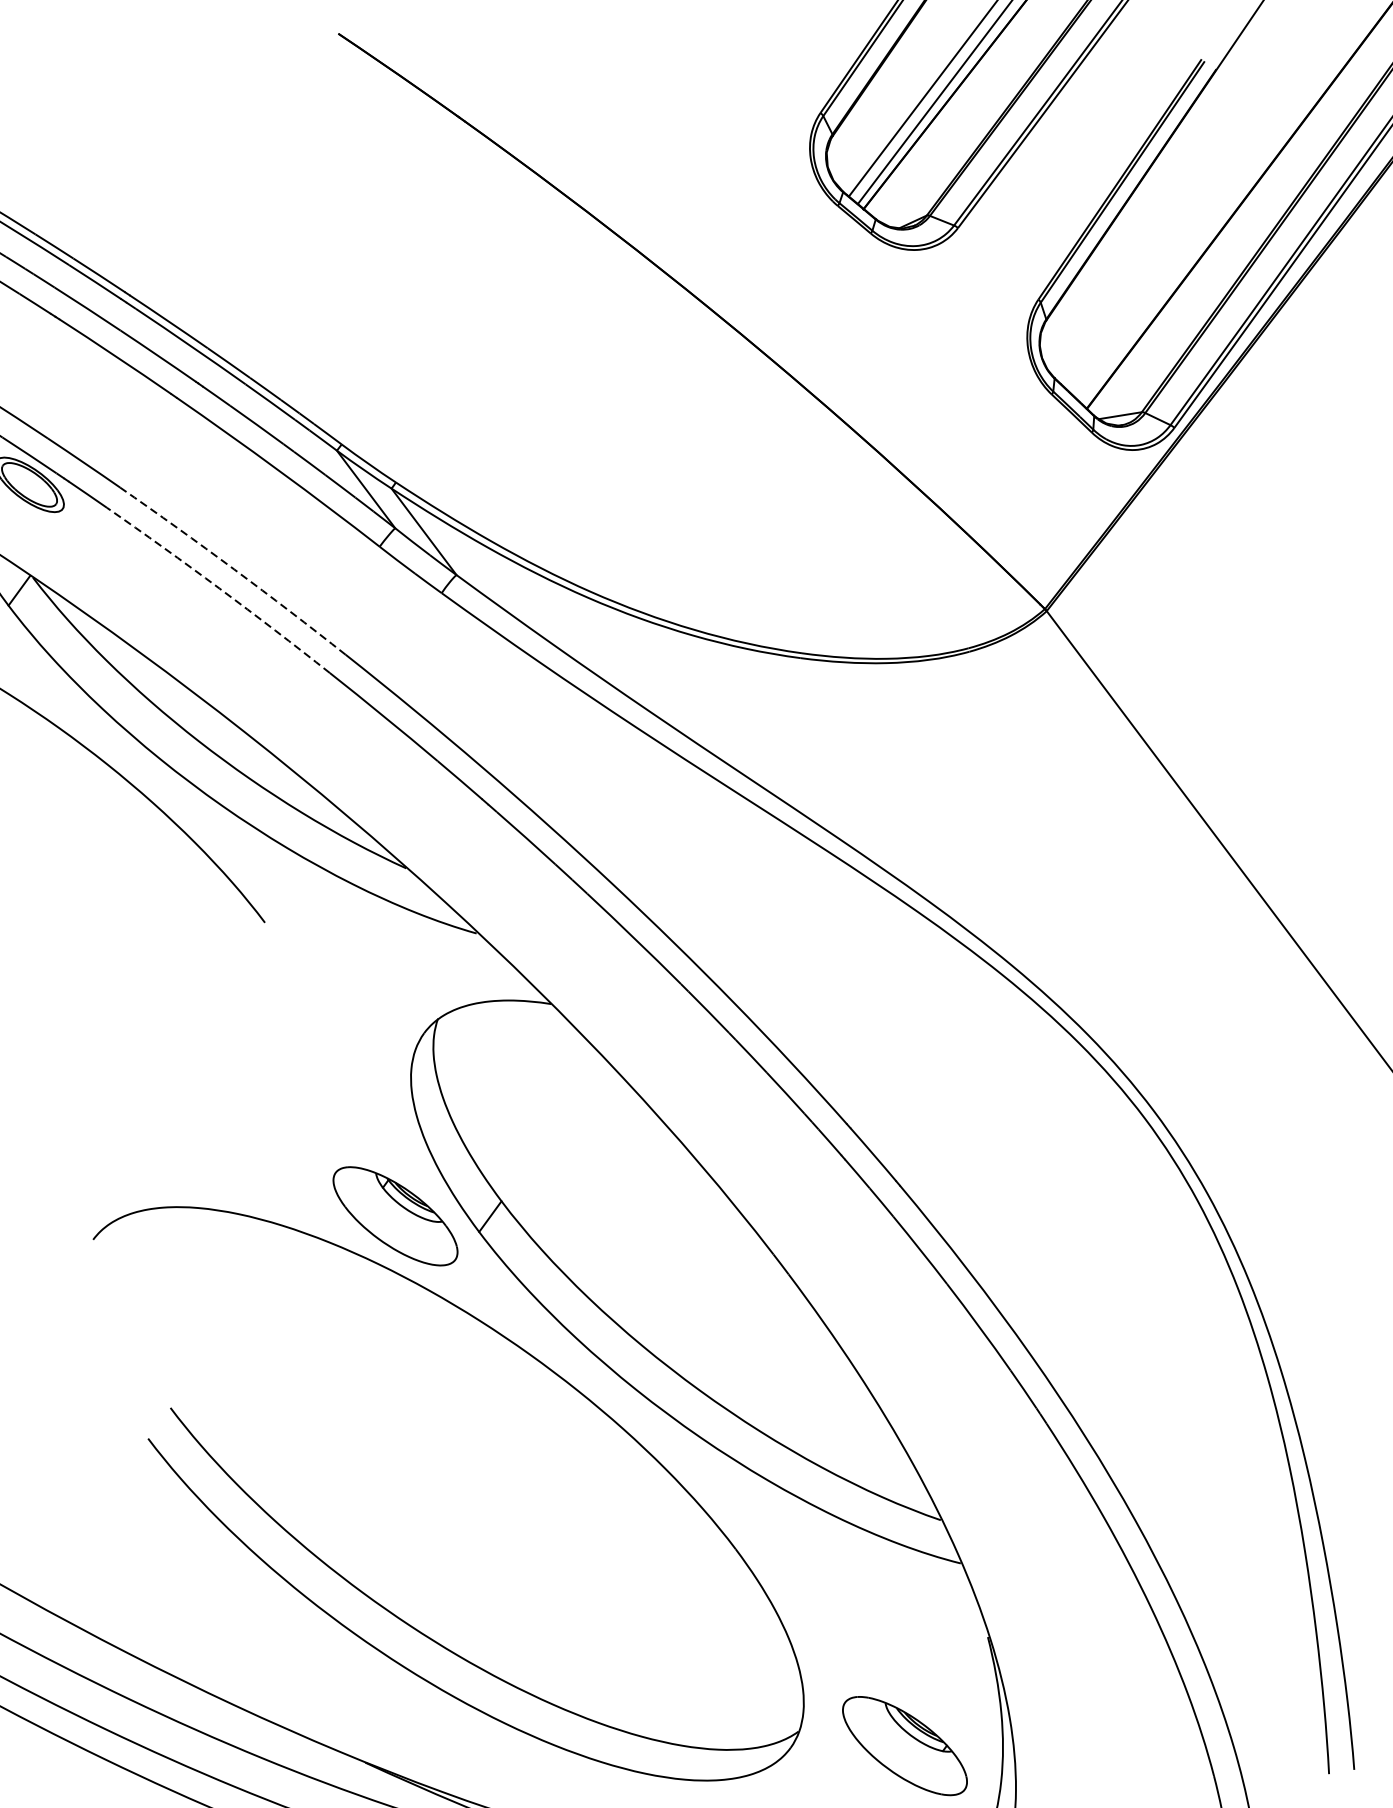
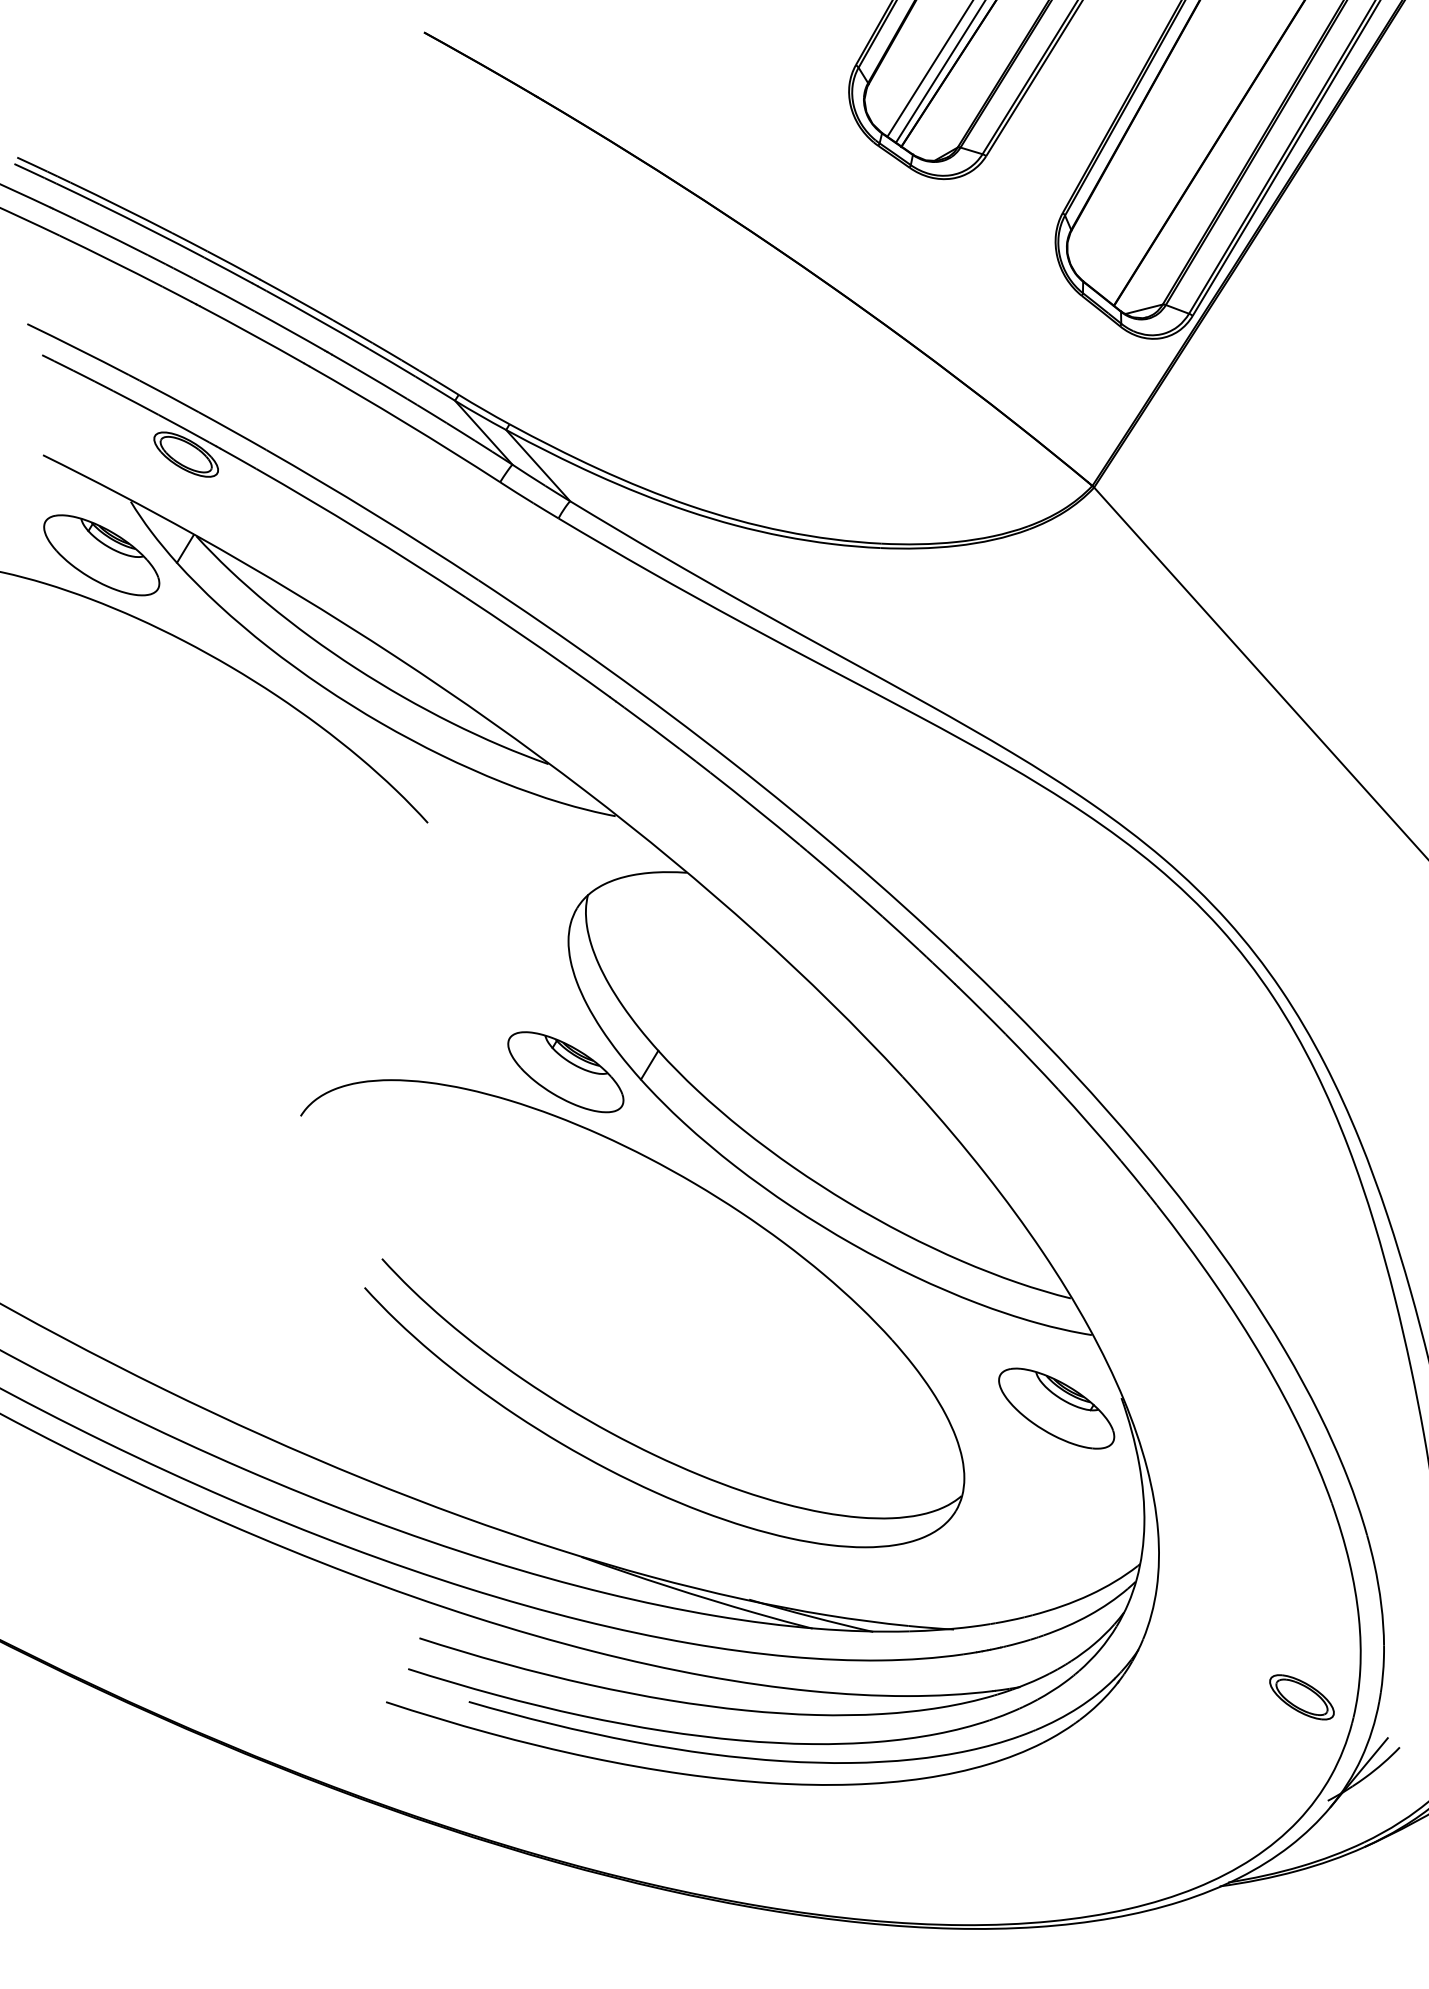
arc: (234, 569) -> (373, 513), dashed -> solid
arc: (220, 588) -> (362, 531), dashed -> solid
part: (904, 1745) -> (1056, 1408), moved

